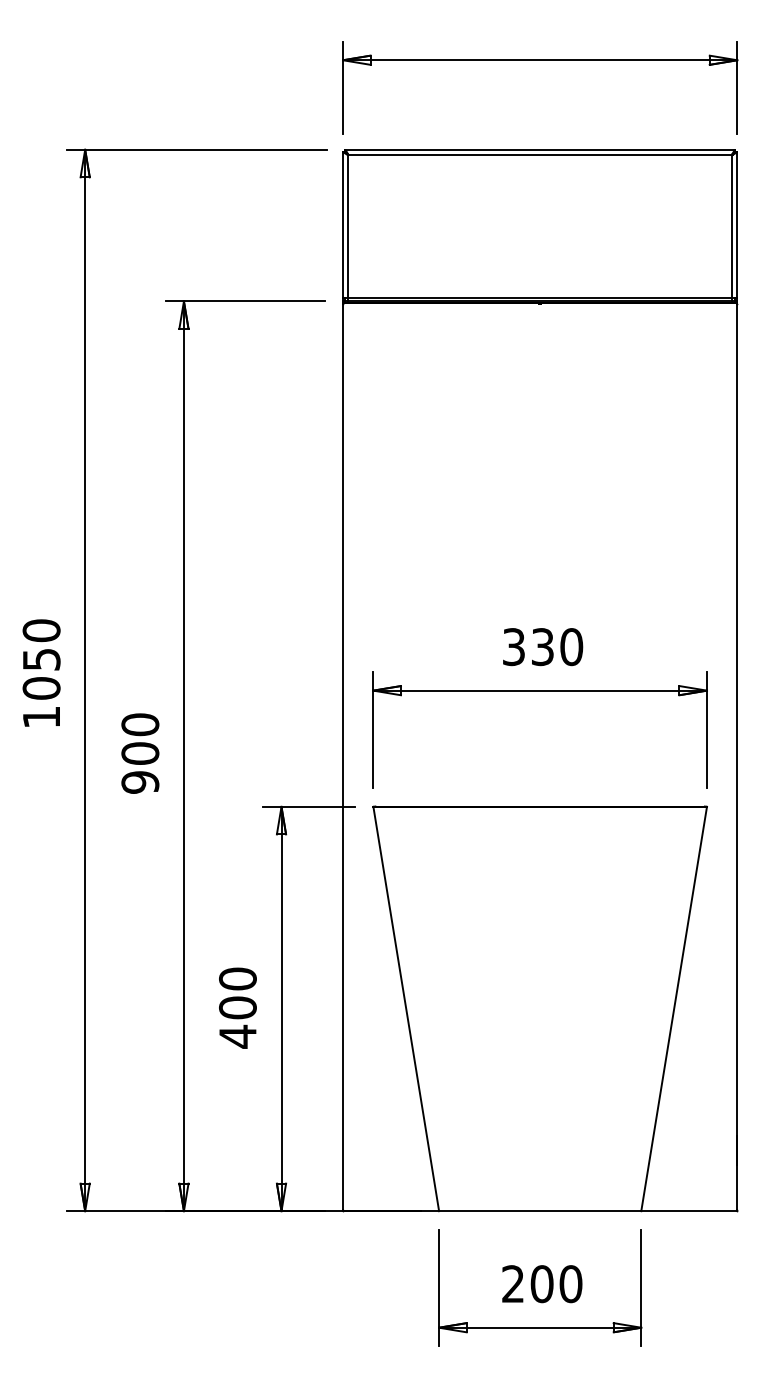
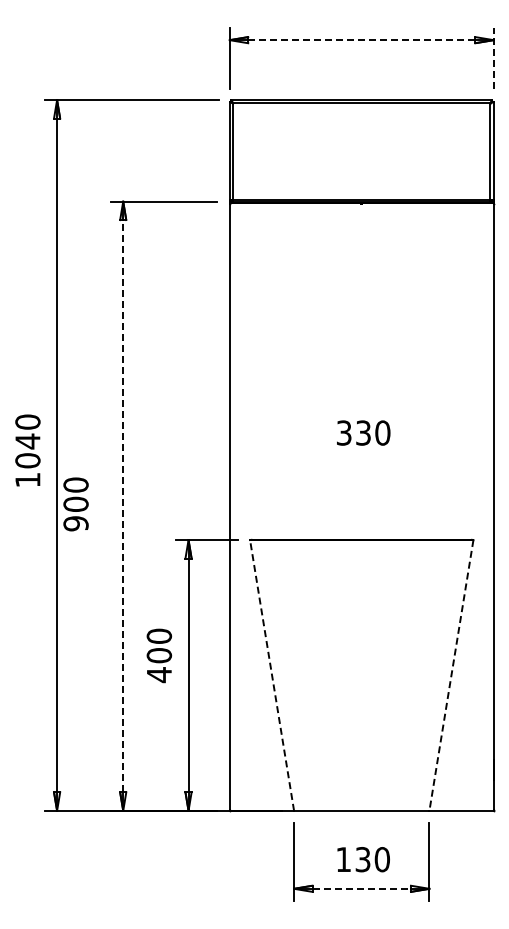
line: (539, 60) -> (361, 40), solid -> dashed
line: (736, 87) -> (493, 58), solid -> dashed
text: (40, 659) -> (27, 441), 1050 -> 1040
part: (539, 691) -> (361, 462), removed
text: (139, 753) -> (75, 504), moved
line: (184, 755) -> (123, 505), solid -> dashed
text: (238, 1007) -> (159, 655), moved
line: (406, 1007) -> (272, 674), solid -> dashed
line: (674, 1009) -> (451, 675), solid -> dashed
text: (527, 1283) -> (353, 859), 200 -> 130
line: (541, 1327) -> (362, 888), solid -> dashed

